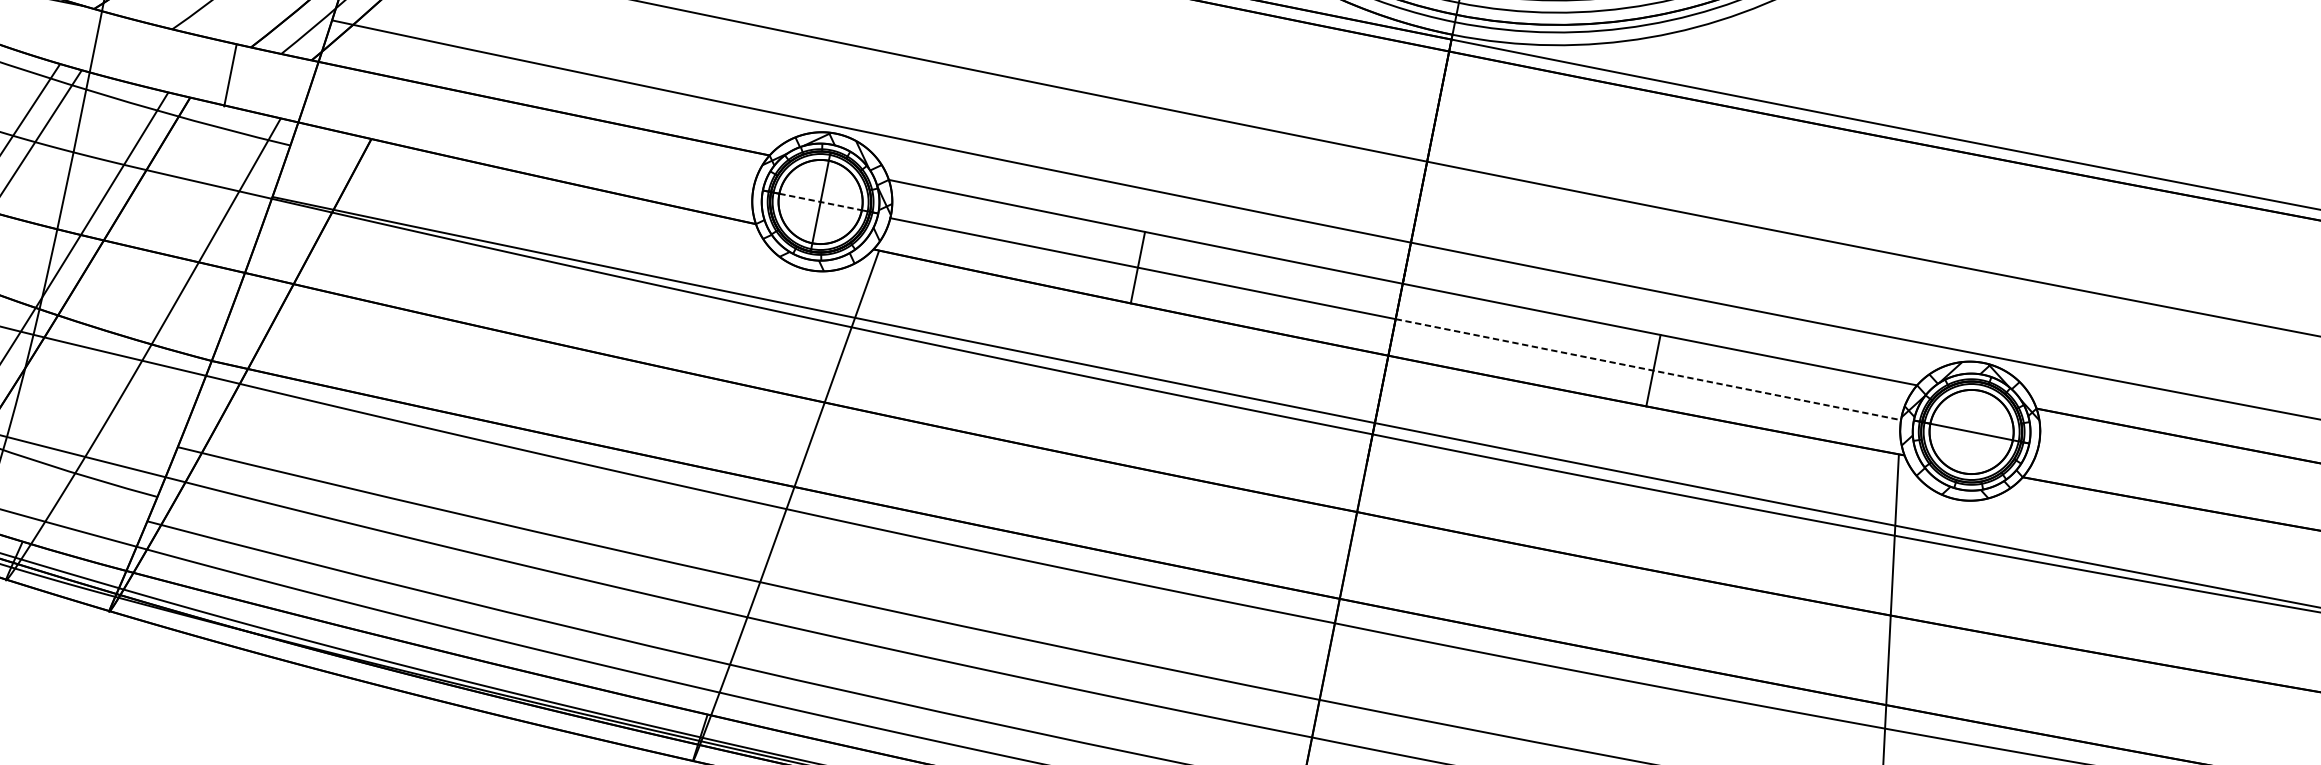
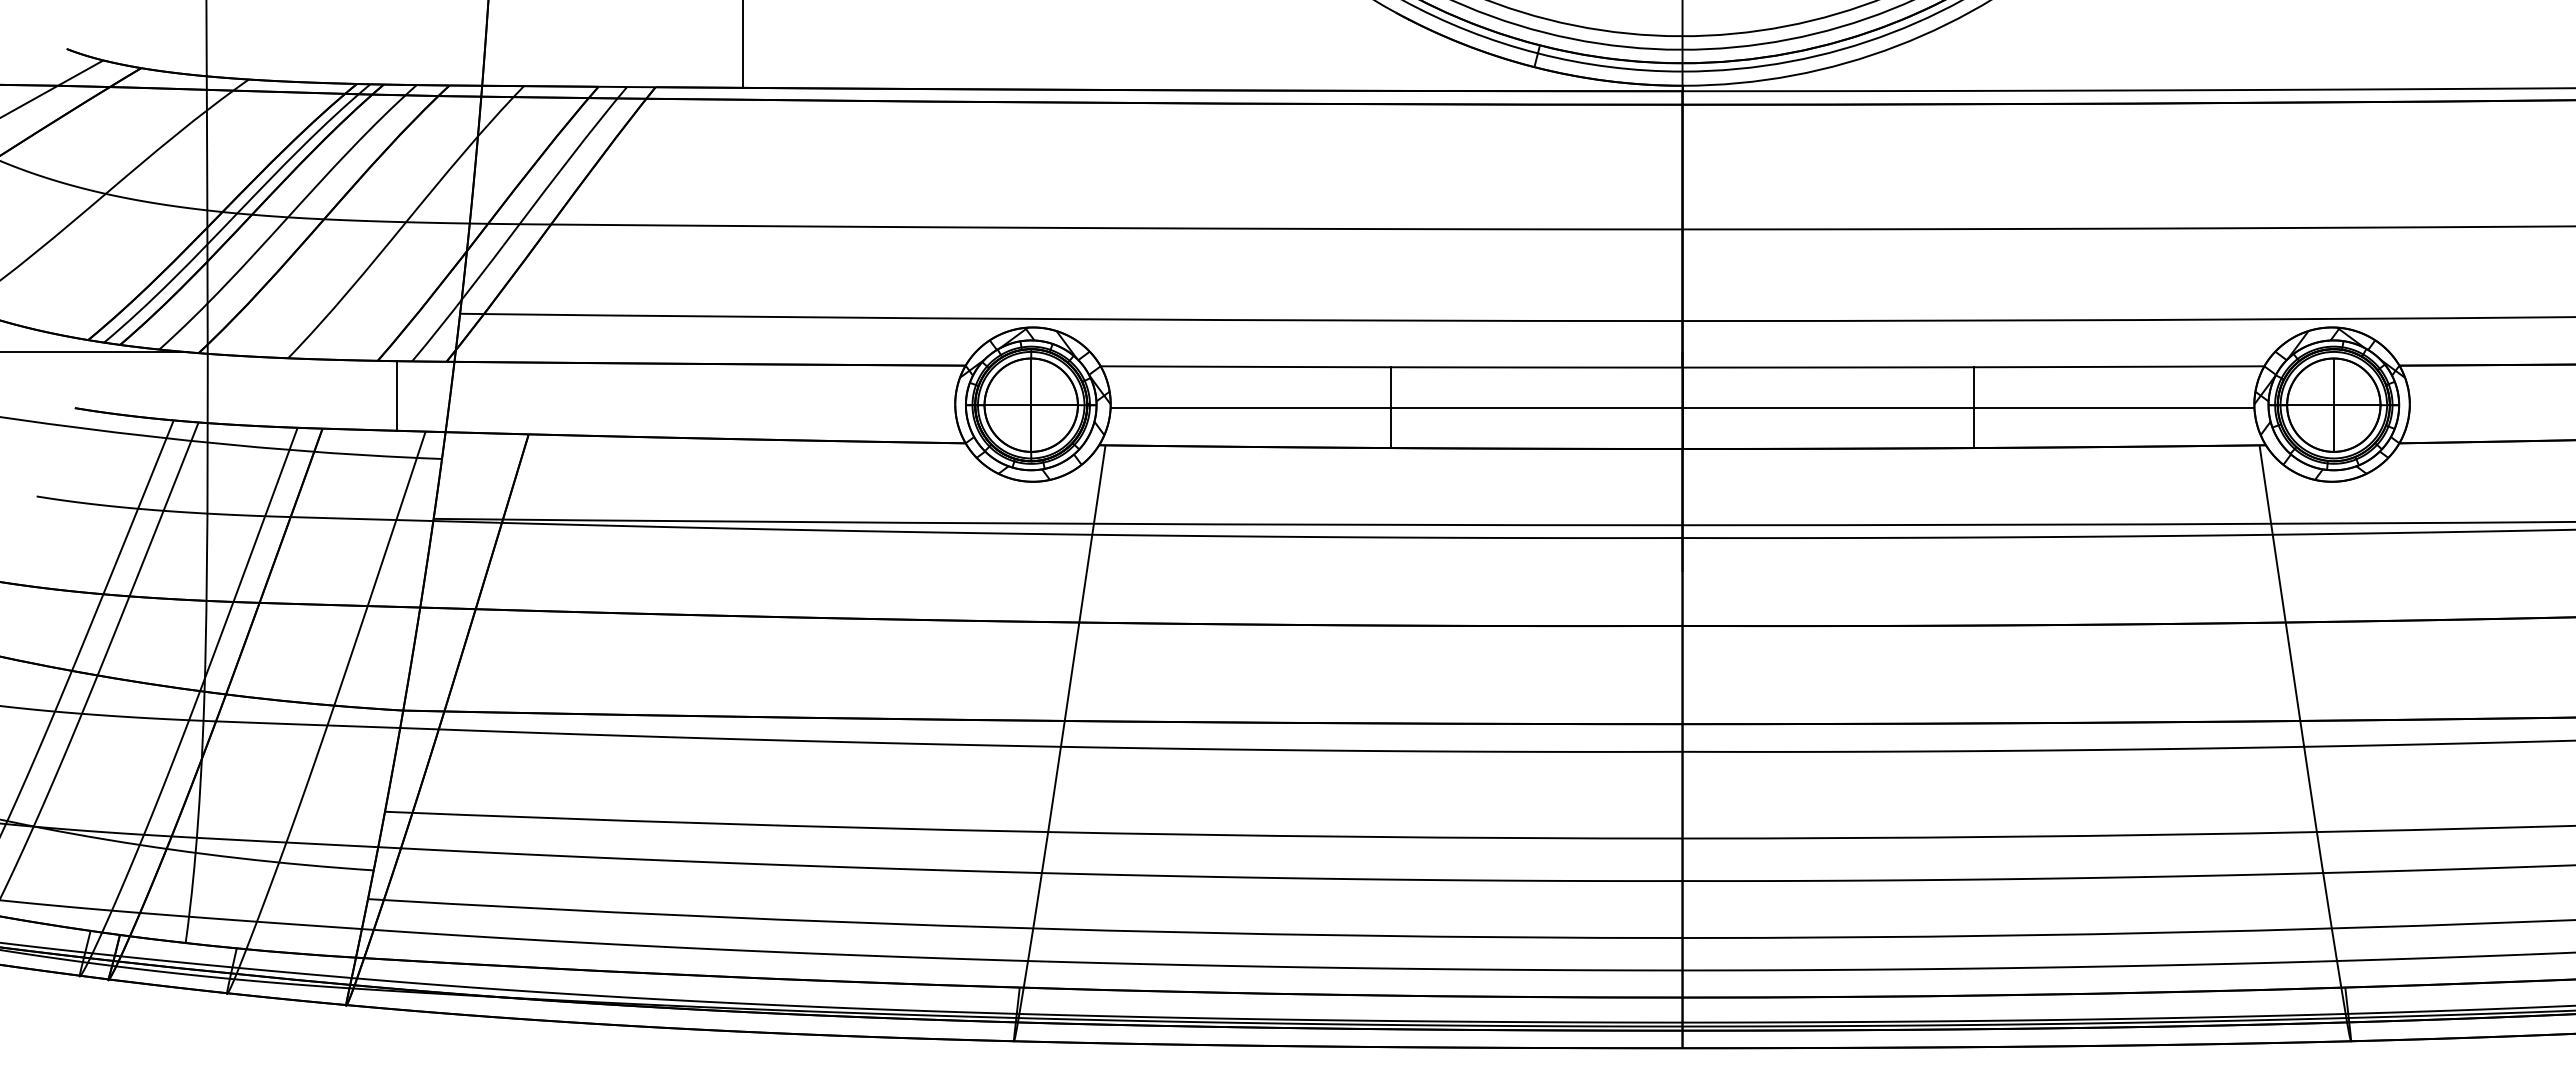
line: (230, 75) -> (397, 395), moved
line: (820, 202) -> (1031, 405), dashed -> solid
line: (1648, 369) -> (1968, 407), dashed -> solid
line: (1971, 431) -> (2333, 404), added

